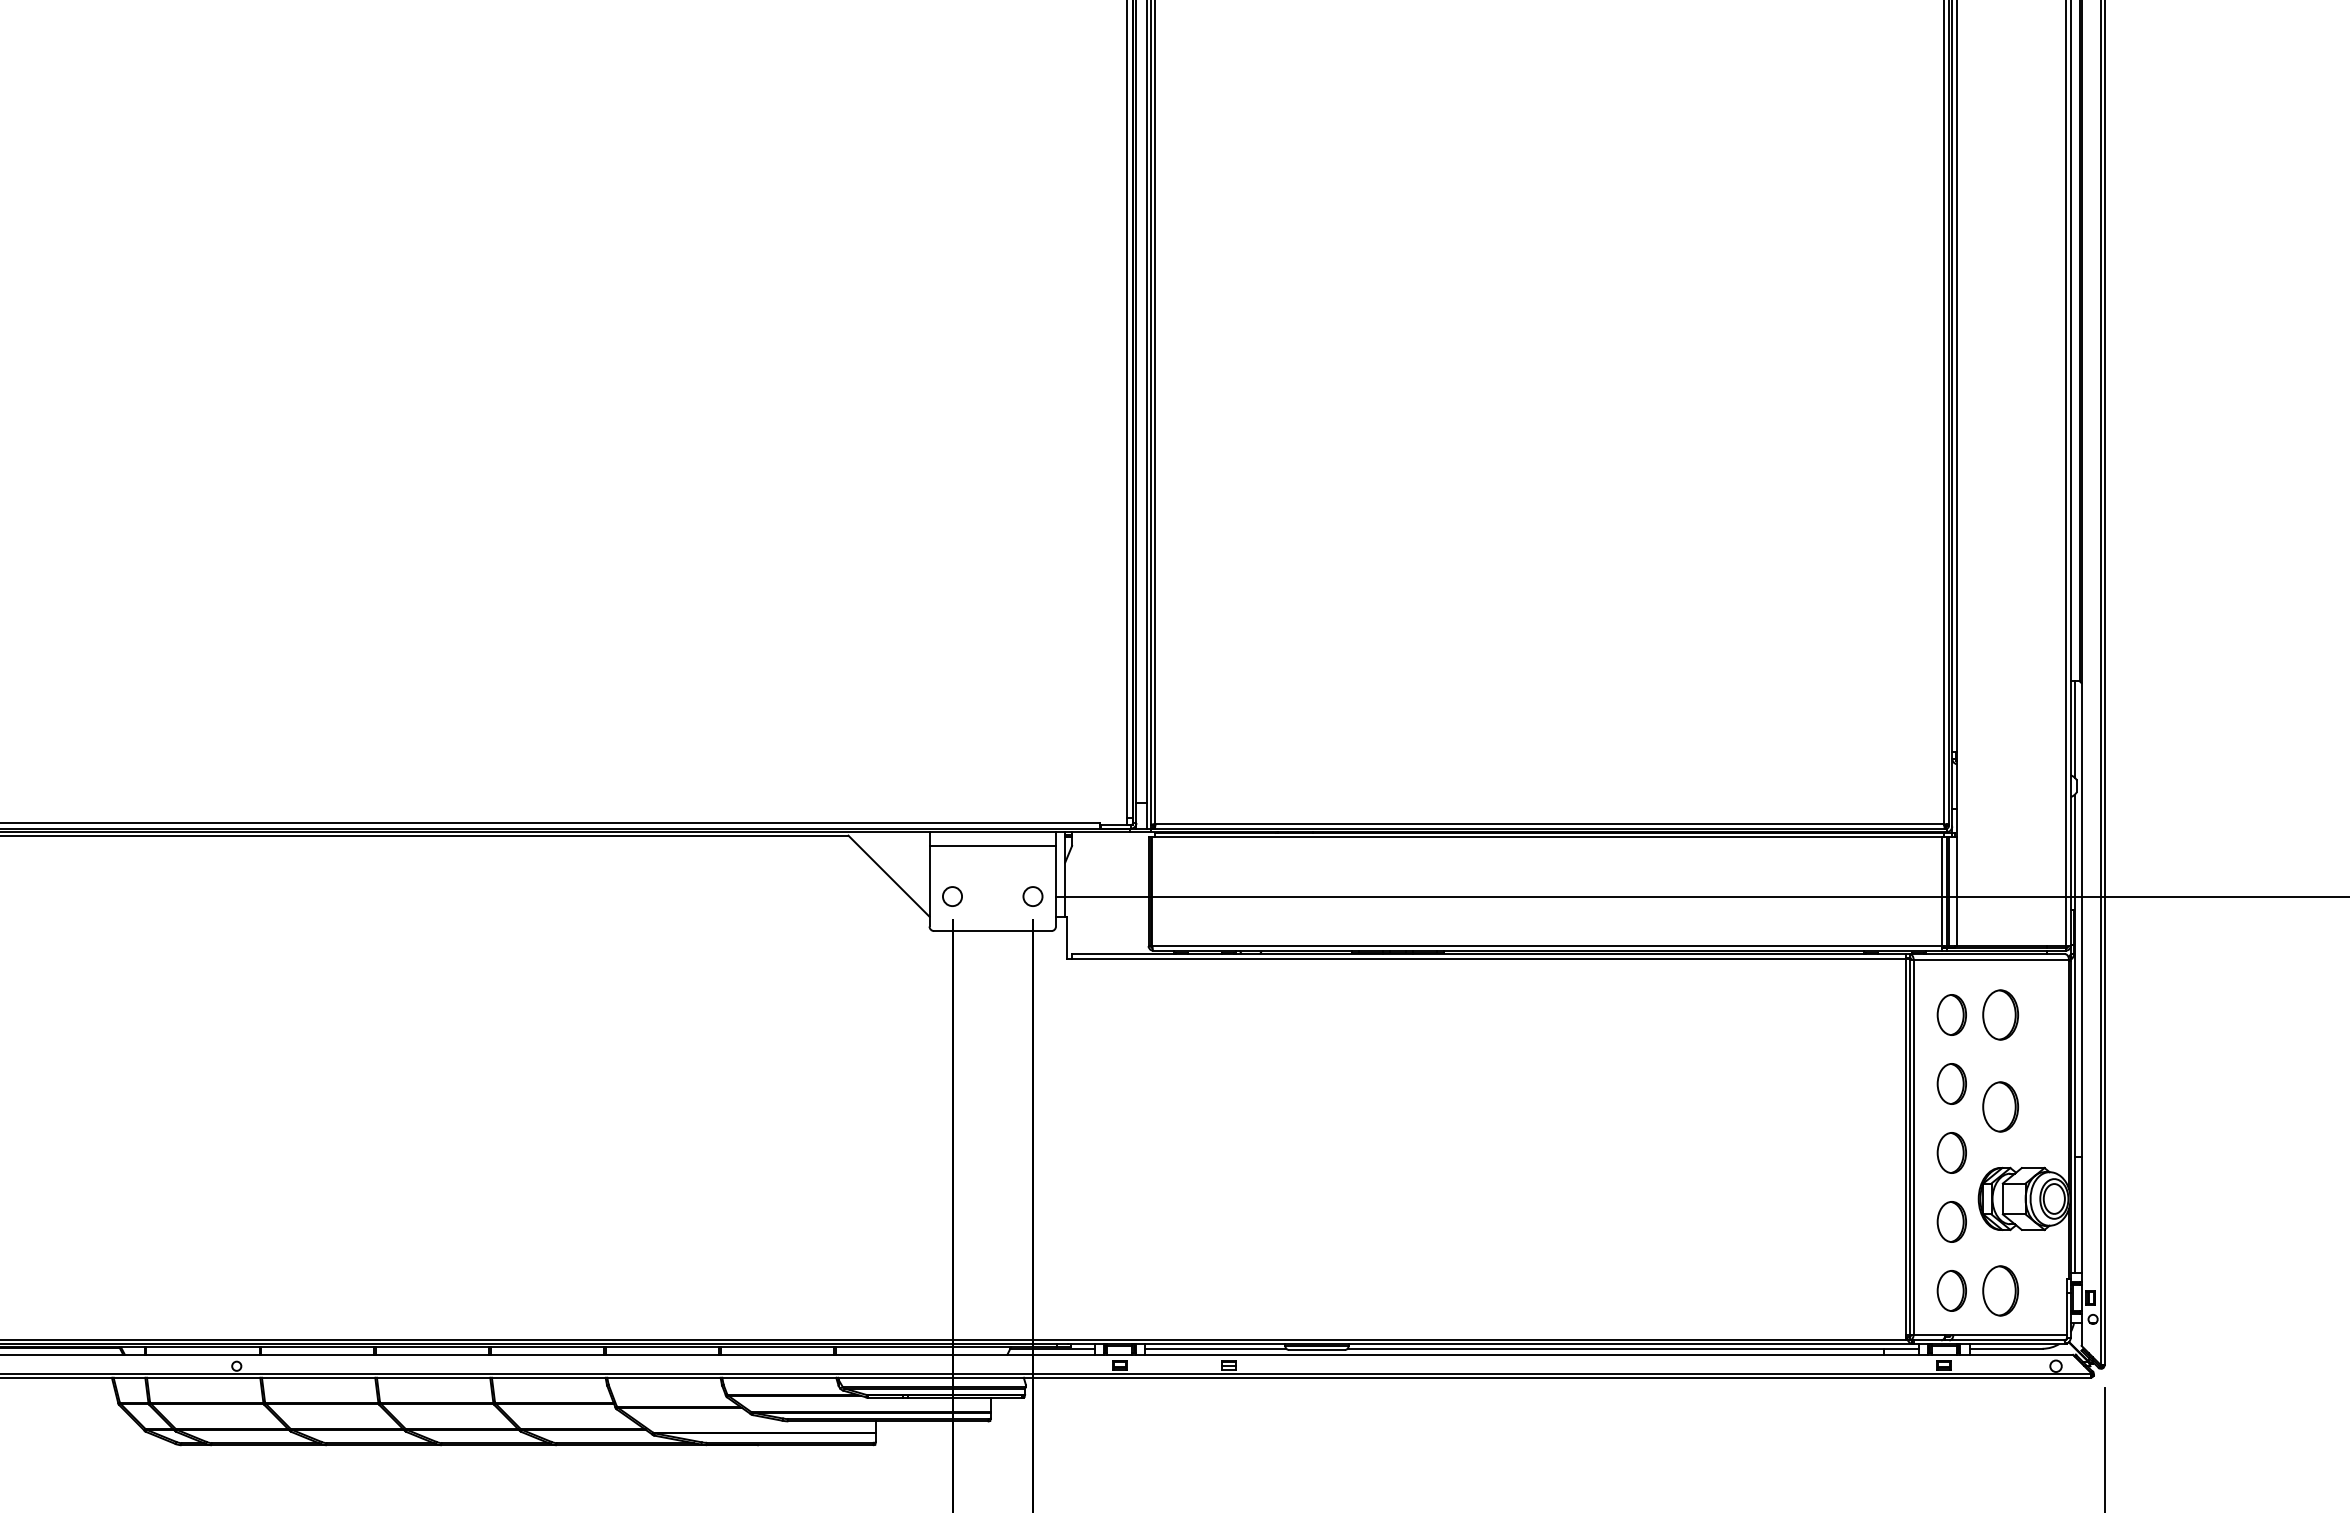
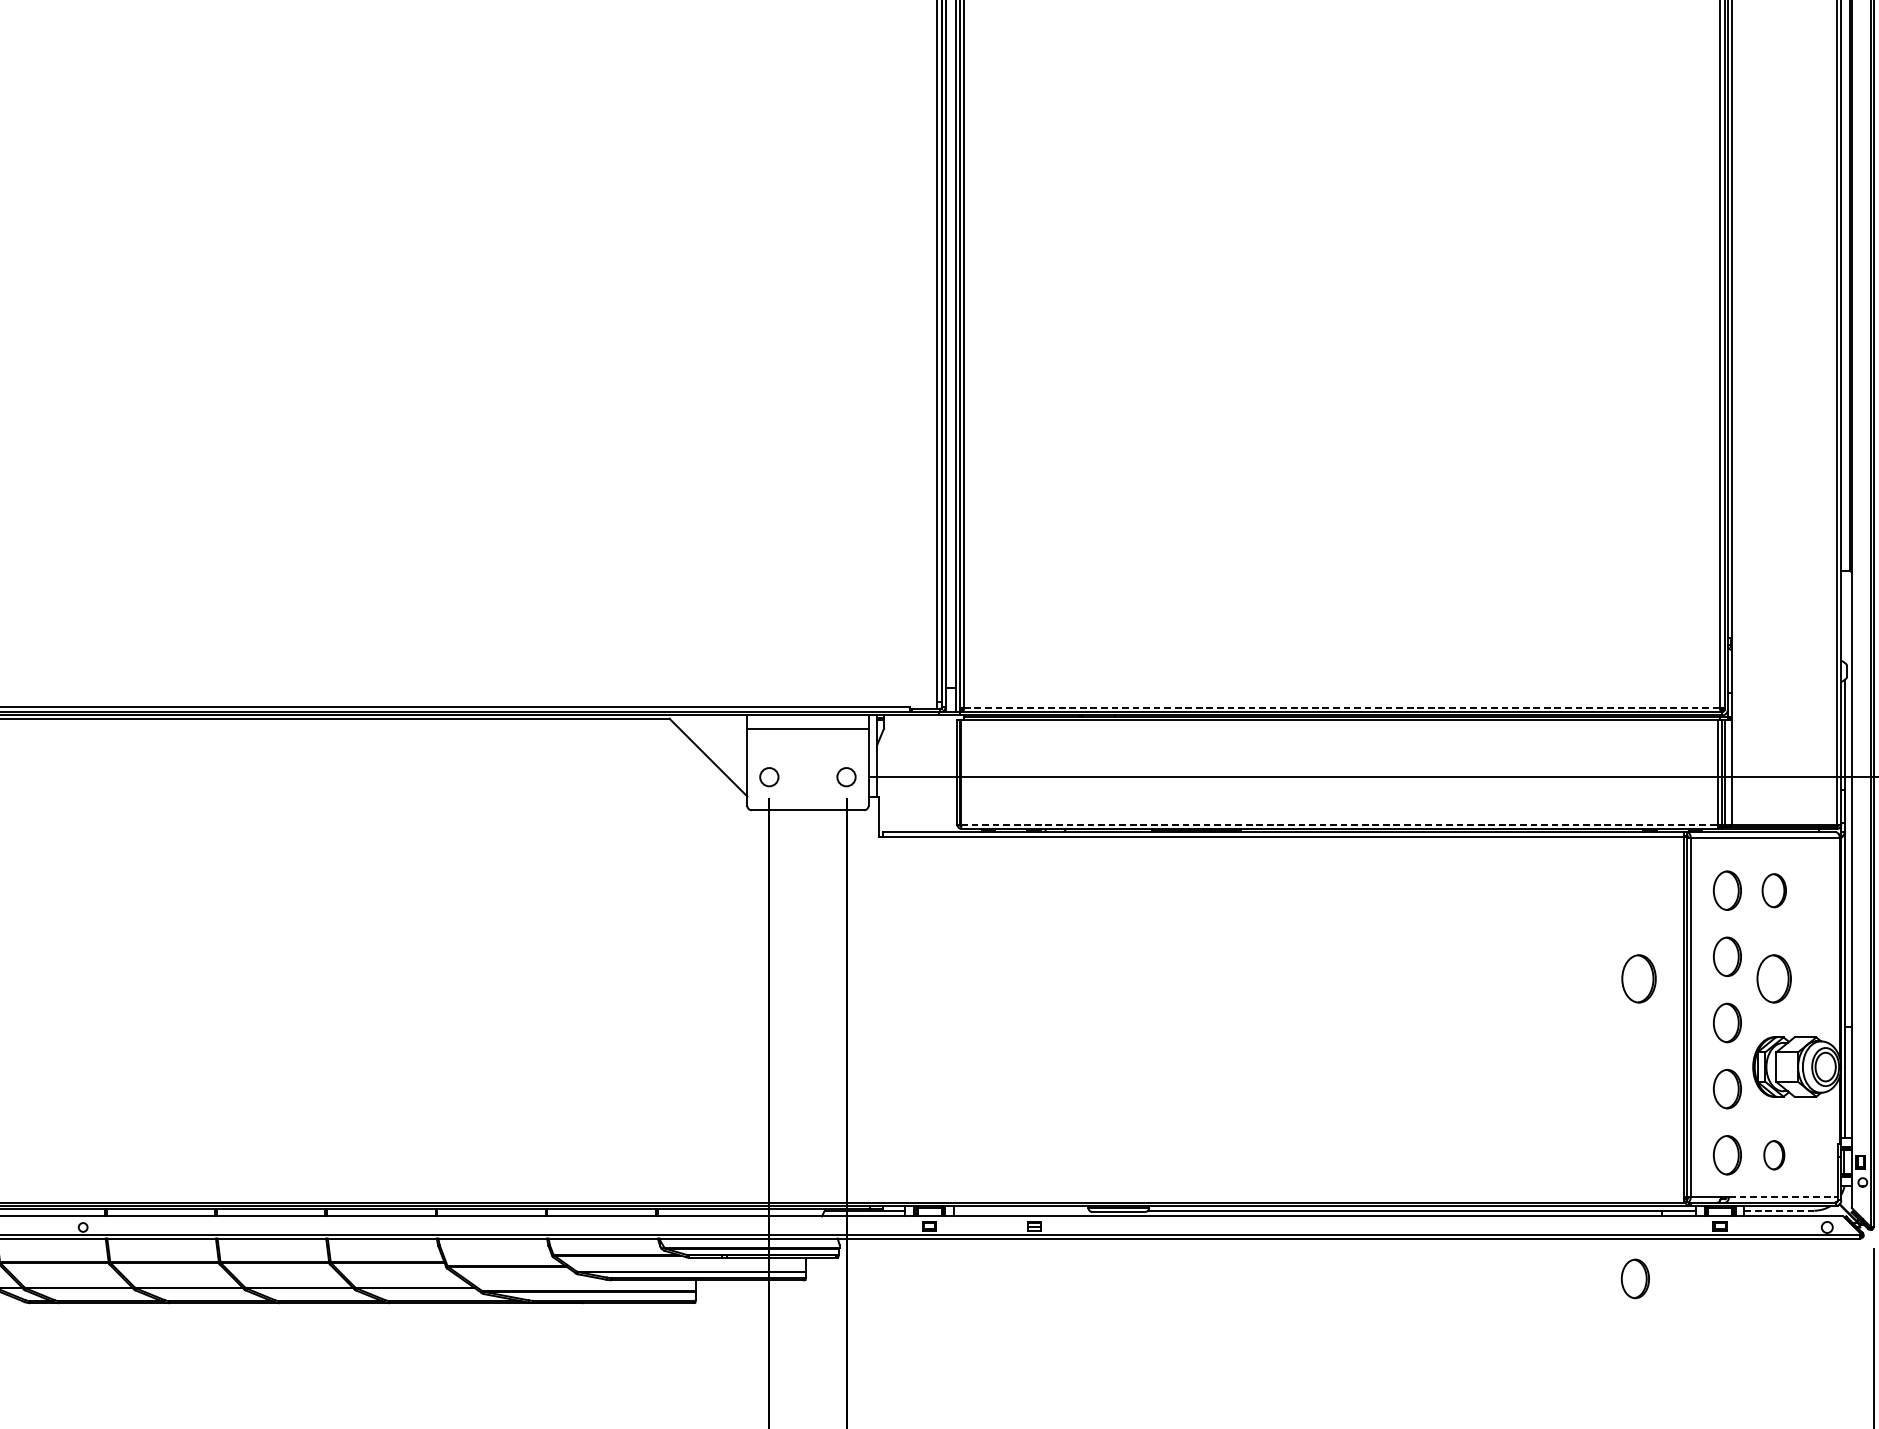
line: (2074, 729) -> (1845, 617), removed
line: (1550, 824) -> (1342, 708), solid -> dashed
line: (1547, 946) -> (1339, 825), solid -> dashed
part: (2000, 1014) -> (1774, 890), size x0.7
part: (1859, 1106) -> (1638, 978), added
part: (2000, 1290) -> (1774, 1154), size x0.6
line: (2010, 1334) -> (1783, 1197), solid -> dashed
line: (1215, 1348) -> (1021, 1210), removed
line: (2006, 1348) -> (1779, 1210), solid -> dashed
part: (1855, 1419) -> (1635, 1278), added

